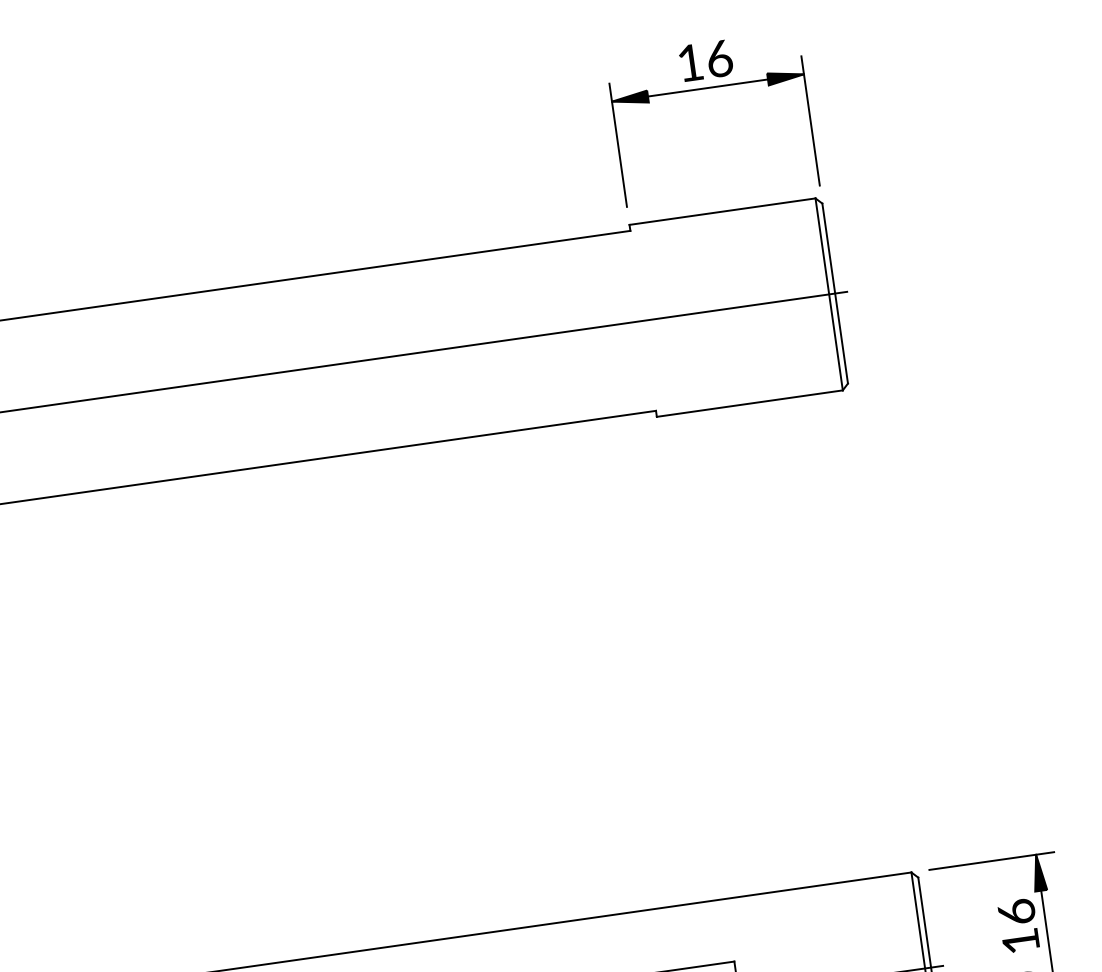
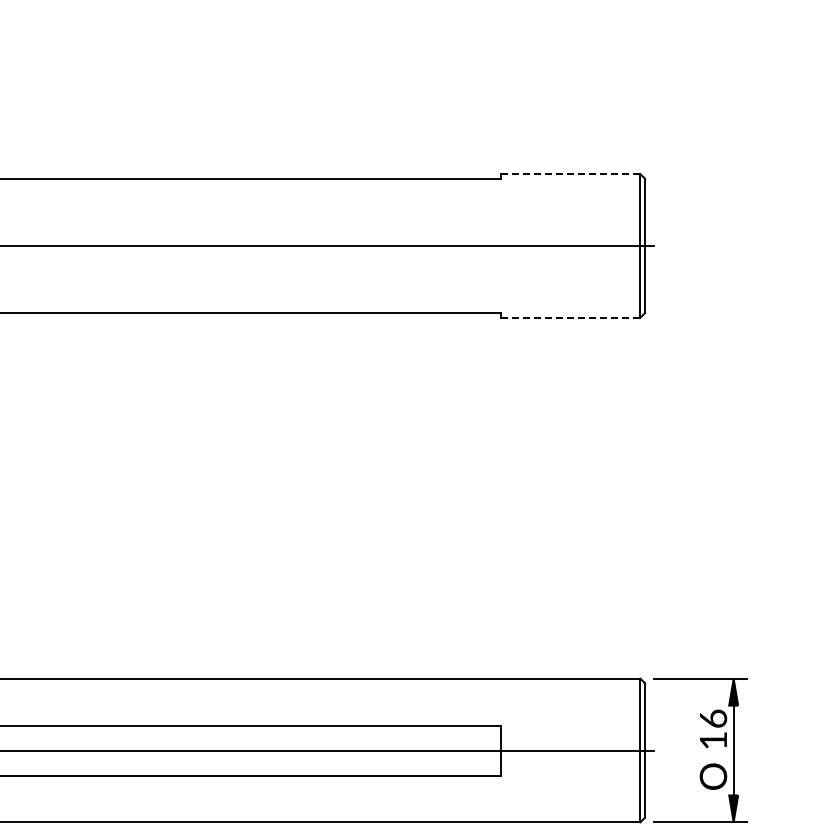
part: (707, 89) -> (572, 82), removed
line: (722, 212) -> (570, 174), solid -> dashed
line: (749, 403) -> (570, 317), solid -> dashed

